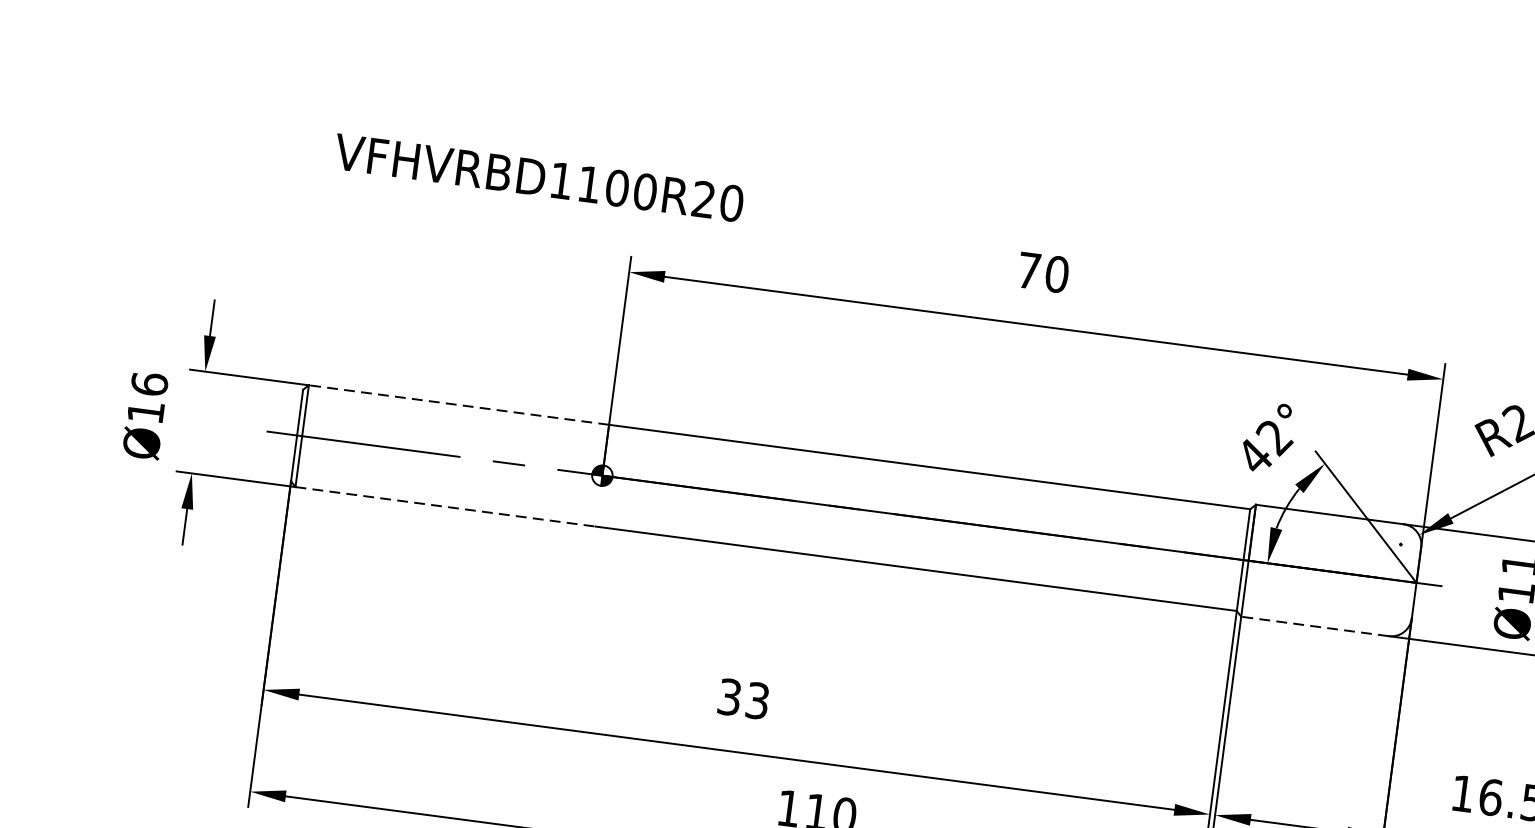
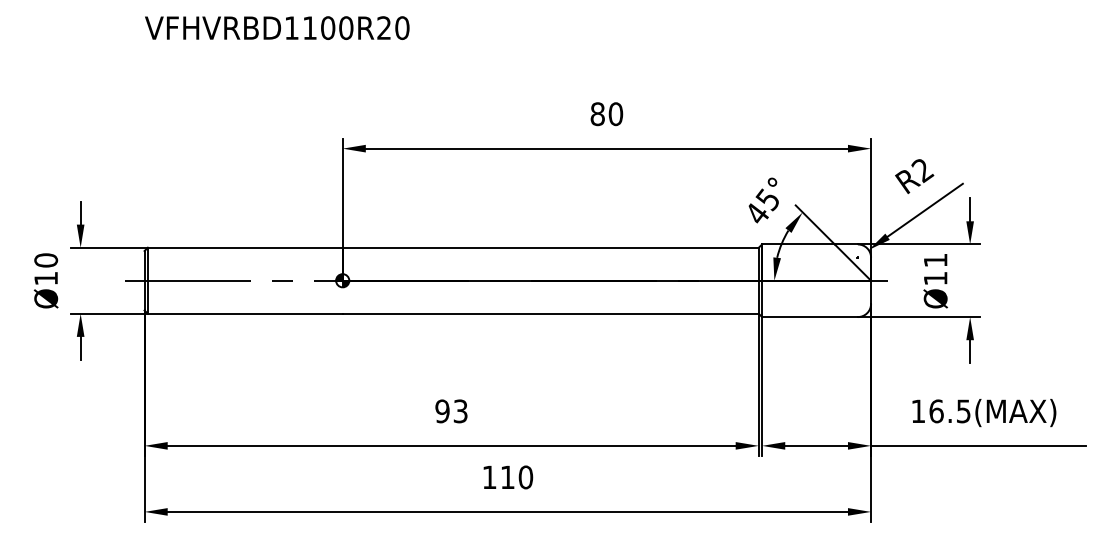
text: (539, 177) -> (277, 27), moved
text: (1028, 271) -> (597, 114), 70 -> 80
text: (148, 384) -> (45, 260), Ø16 -> Ø10
line: (457, 404) -> (244, 247), dashed -> solid
text: (1273, 436) -> (767, 199), 42° -> 45°
line: (445, 506) -> (245, 313), dashed -> solid
line: (1314, 626) -> (809, 317), dashed -> solid
text: (729, 697) -> (442, 411), 33 -> 93

